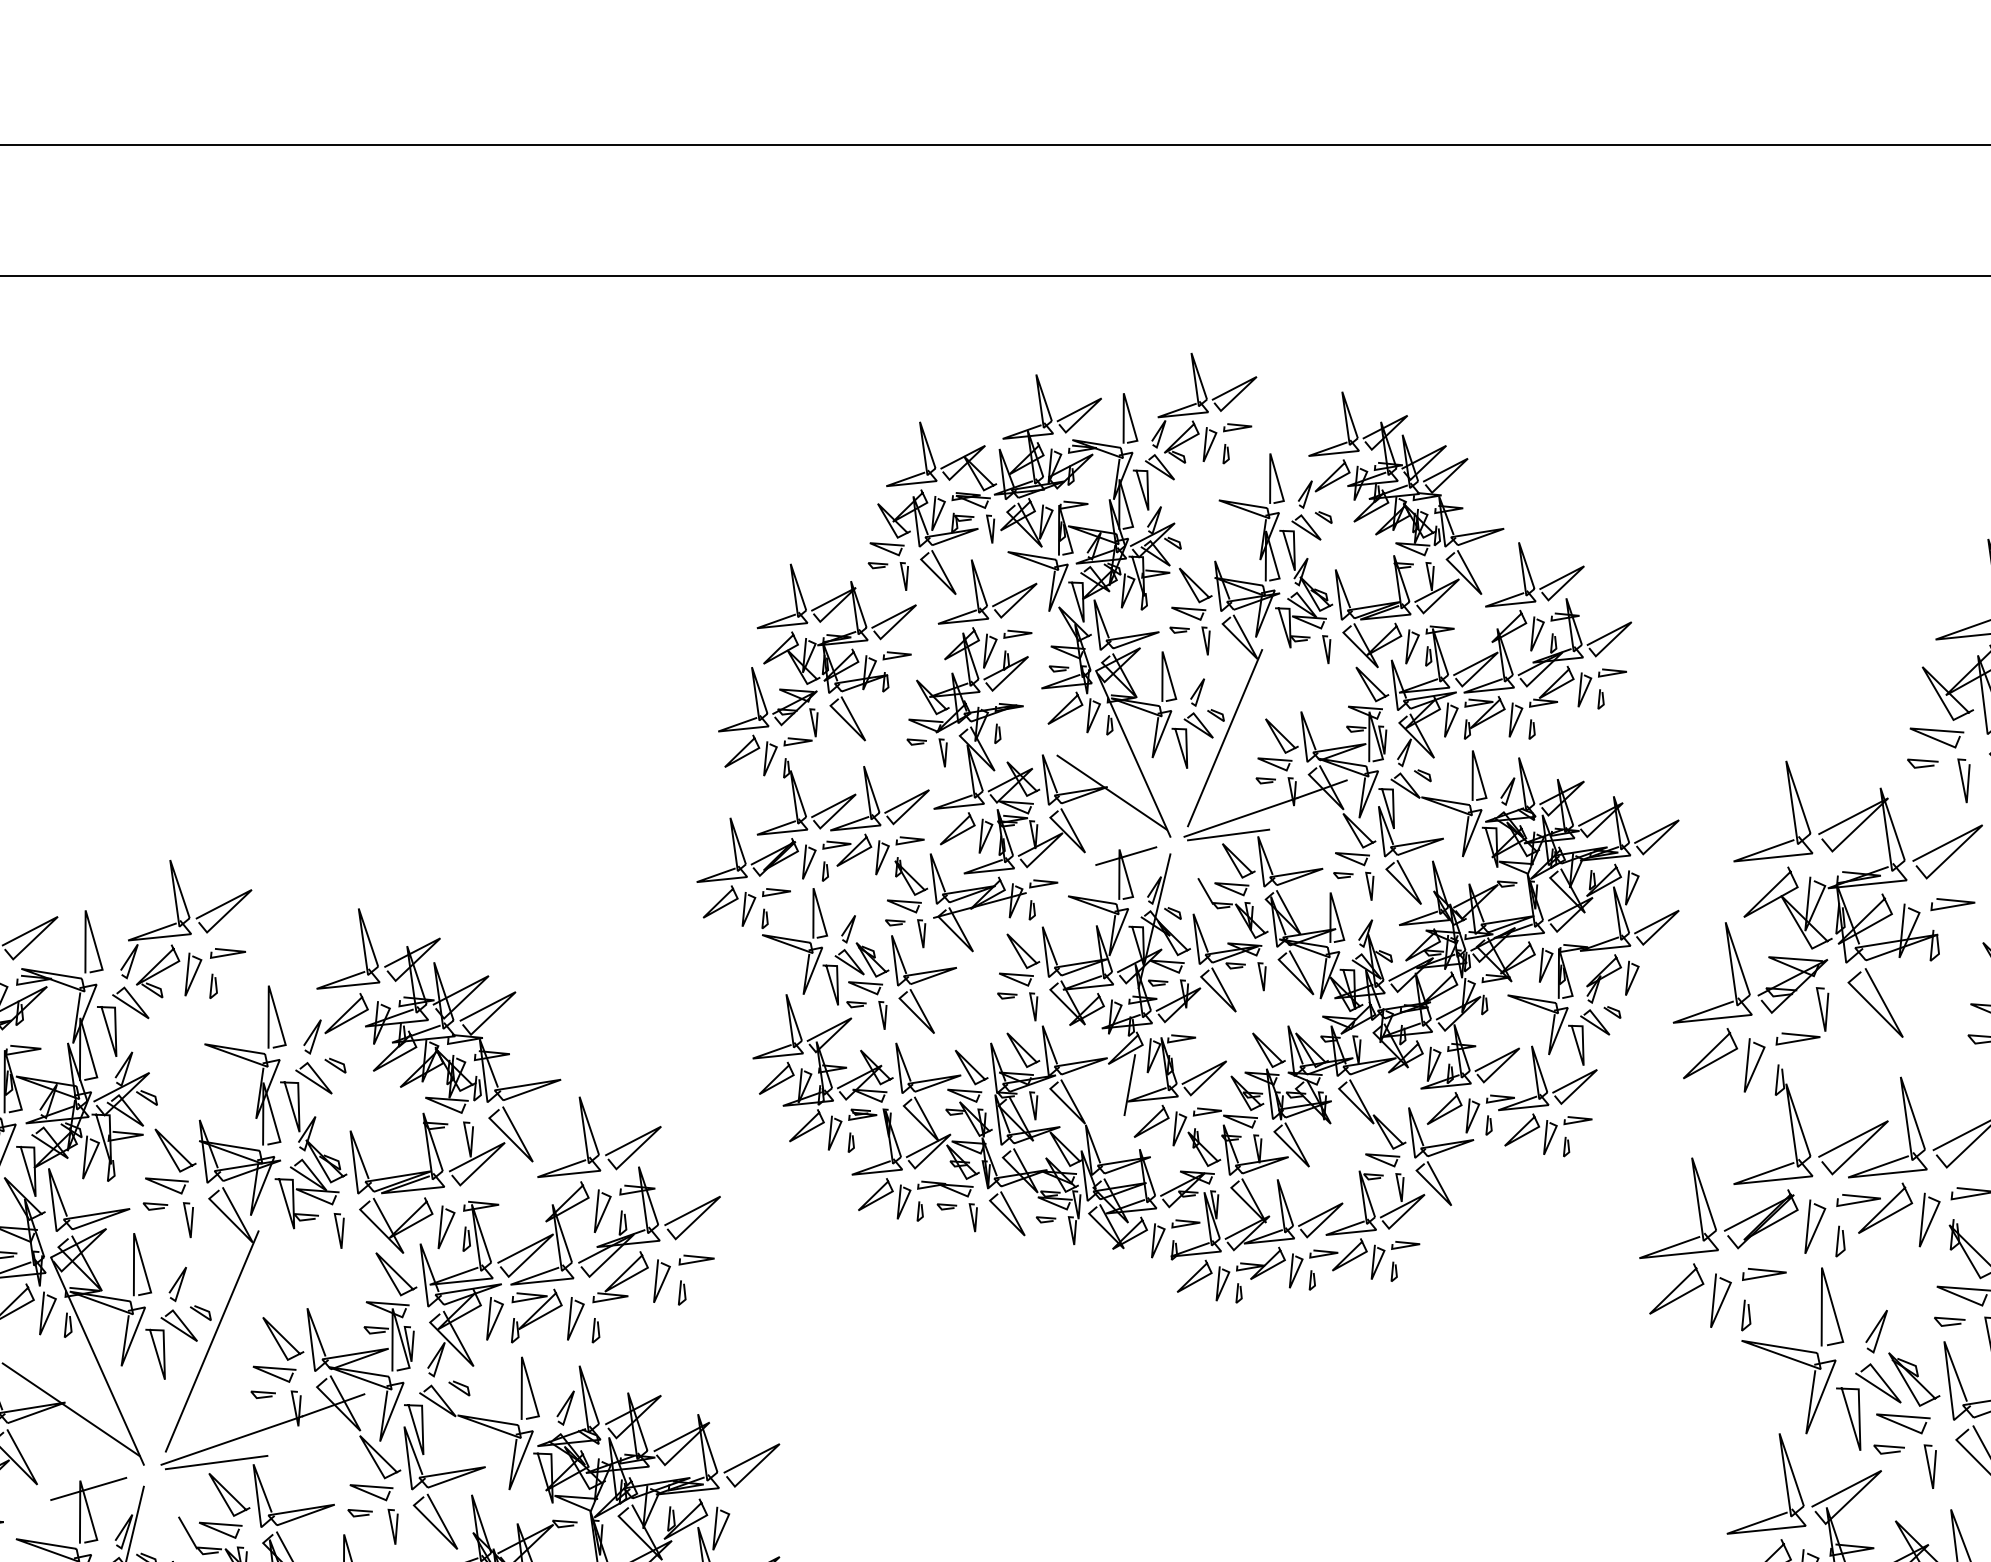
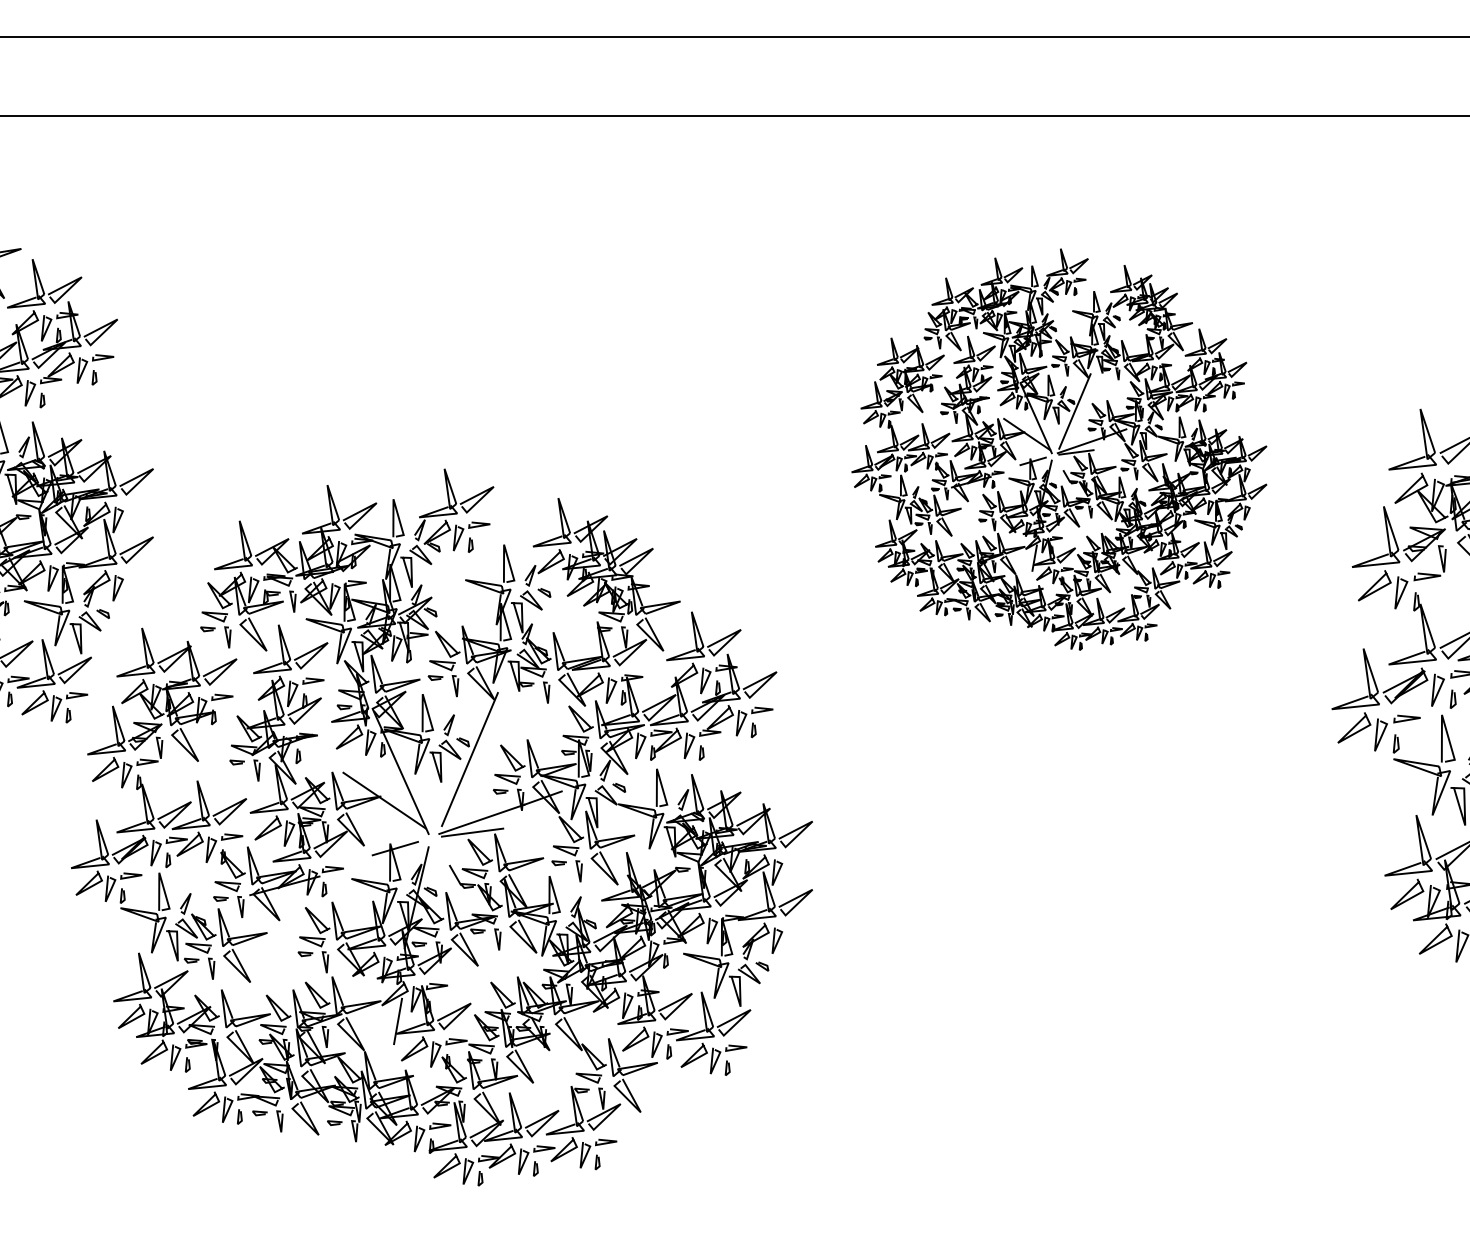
part: (1188, 828) -> (1059, 449), size x0.7

